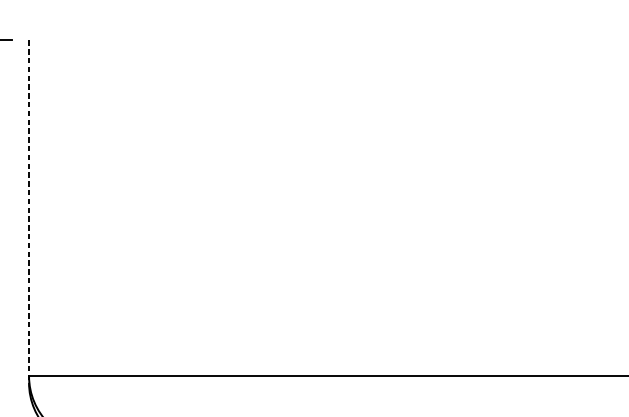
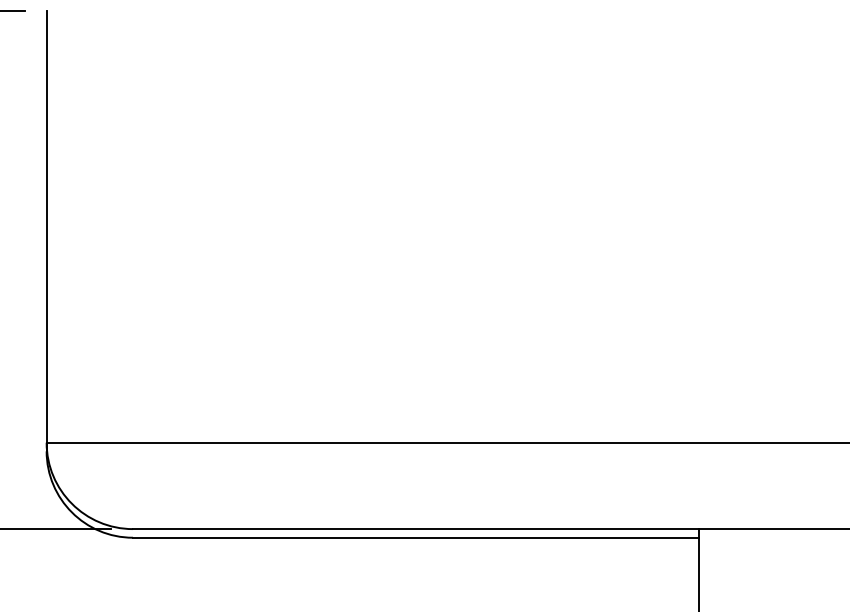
line: (28, 211) -> (46, 231), dashed -> solid

